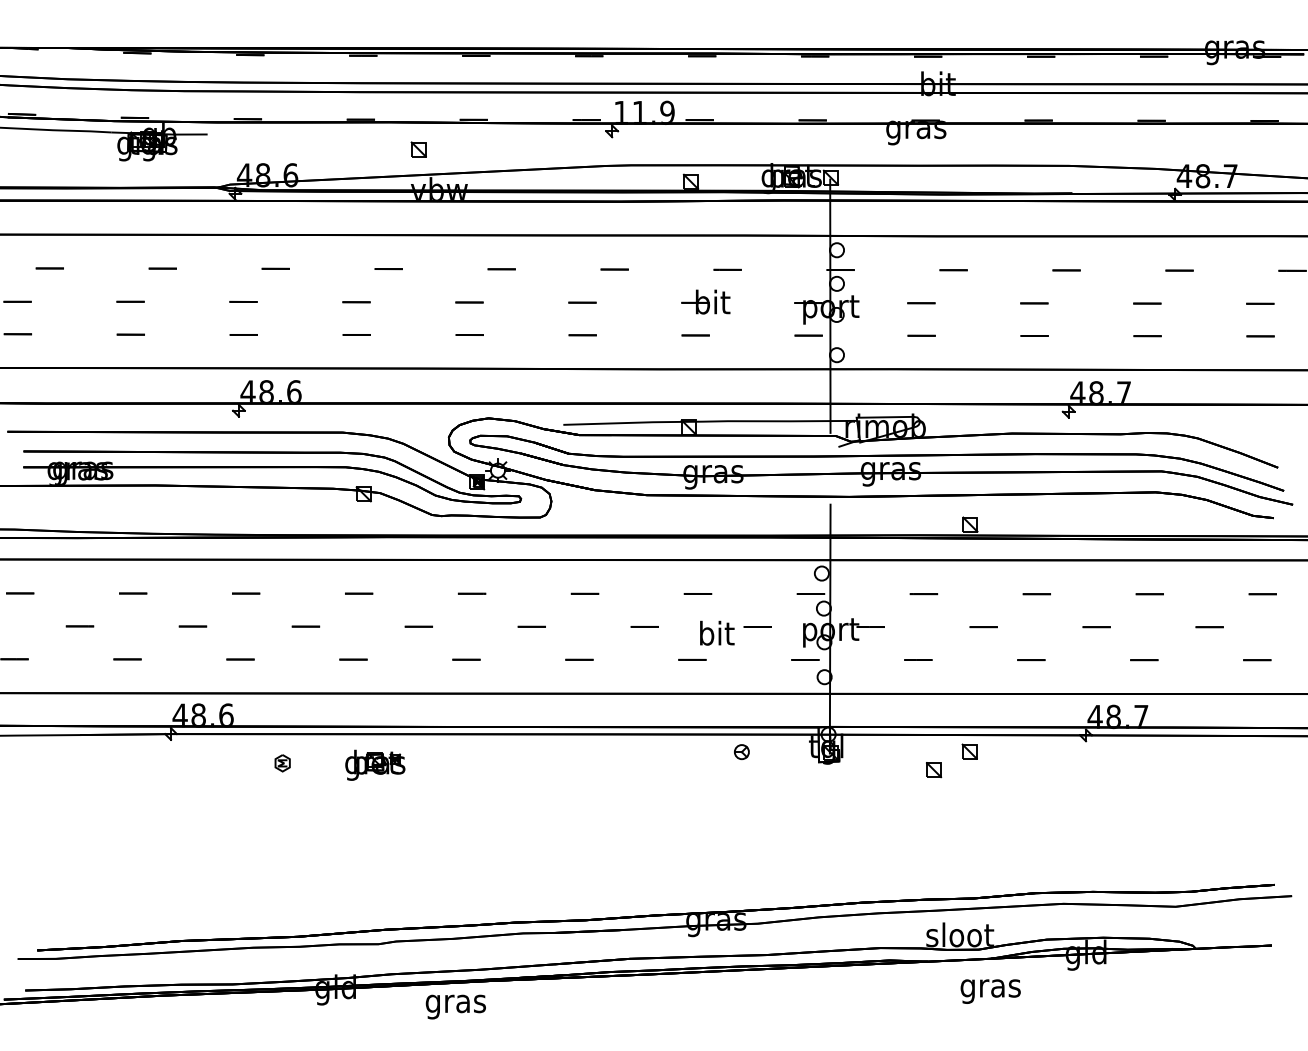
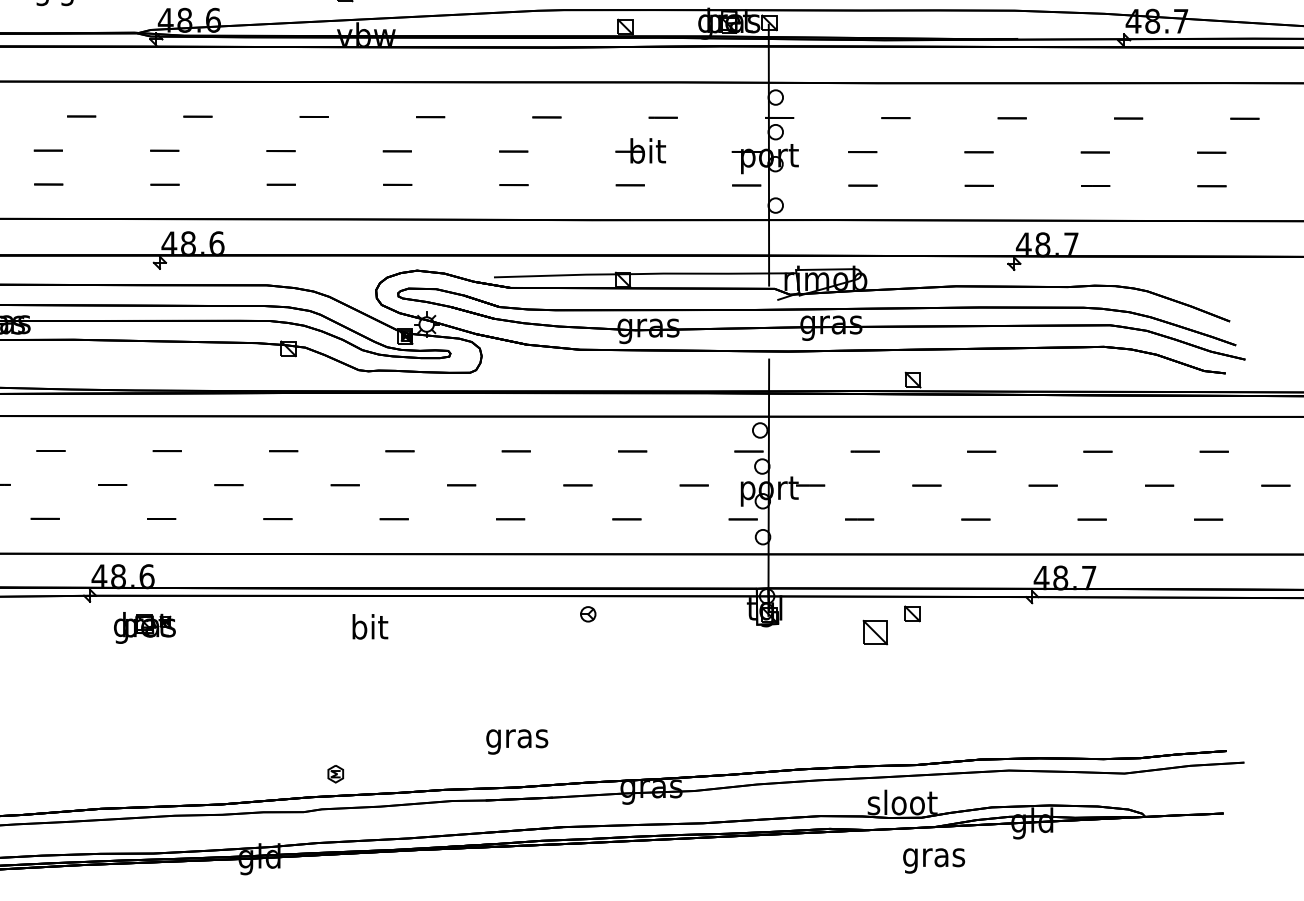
text: (717, 632) -> (370, 626), moved
part: (741, 752) -> (587, 614), moved
part: (282, 763) -> (335, 774), moved
part: (375, 764) -> (145, 627), moved
part: (934, 770) -> (876, 633), size x1.6
text: (455, 1006) -> (516, 741), moved

